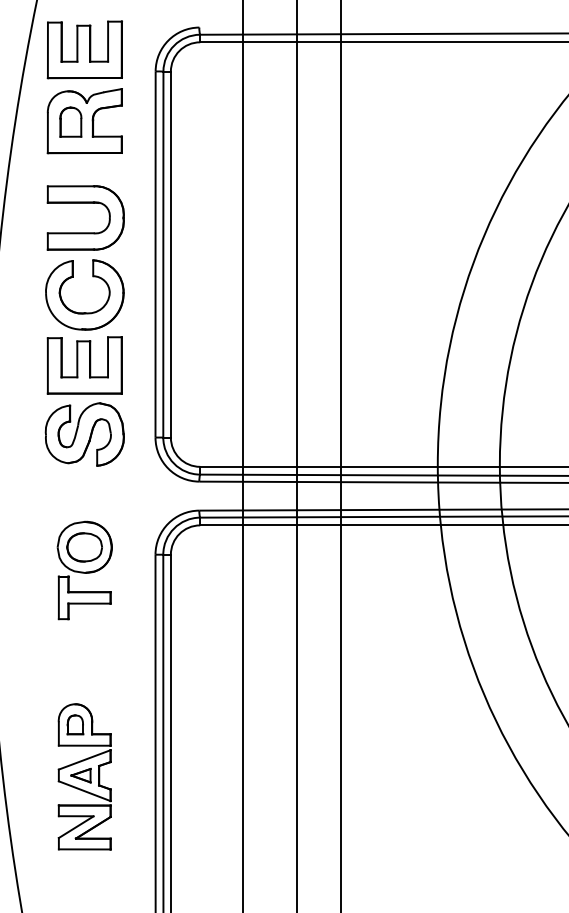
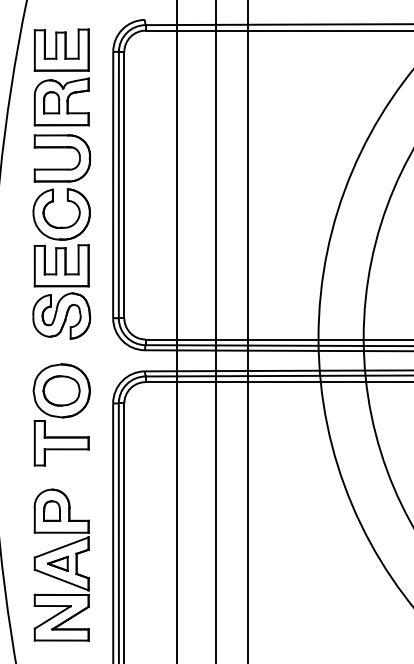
part: (84, 87) -> (61, 77), moved
part: (84, 569) -> (61, 414), size x1.43
part: (84, 776) -> (61, 564), size x1.43

